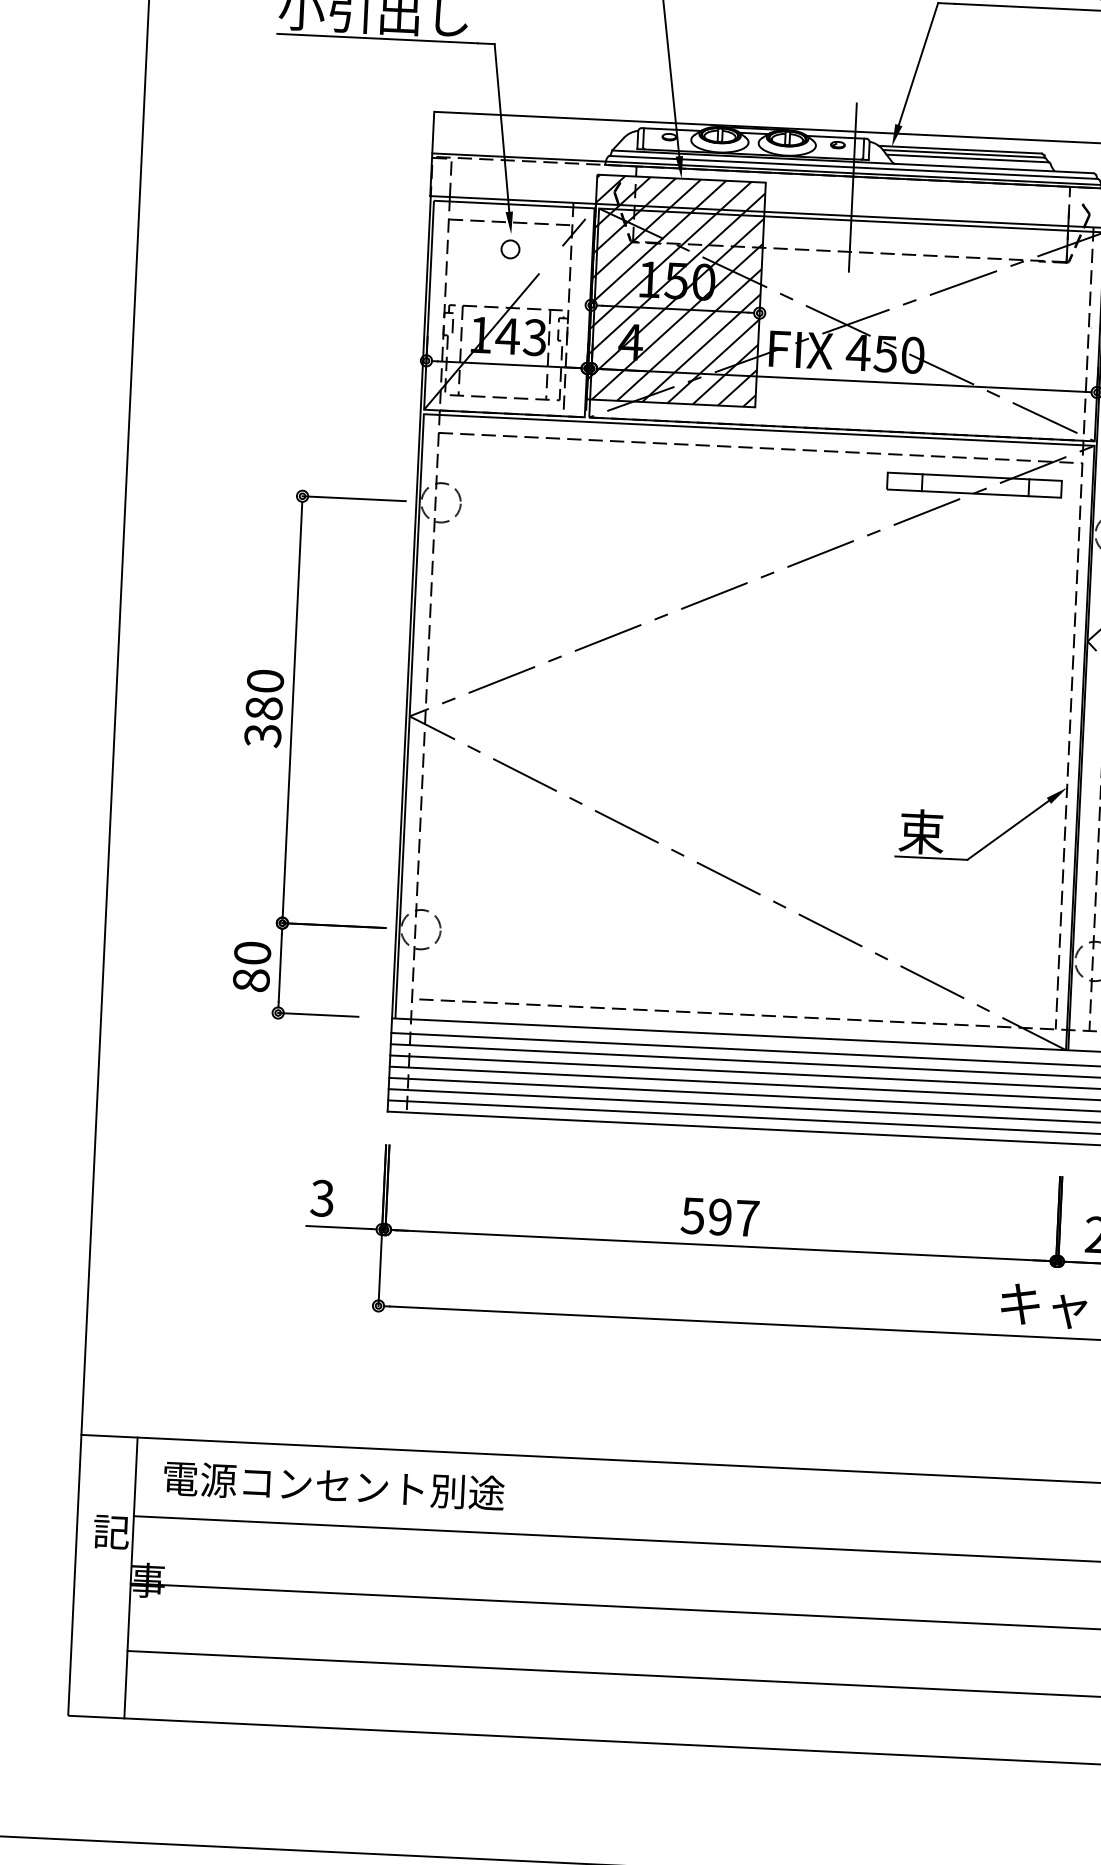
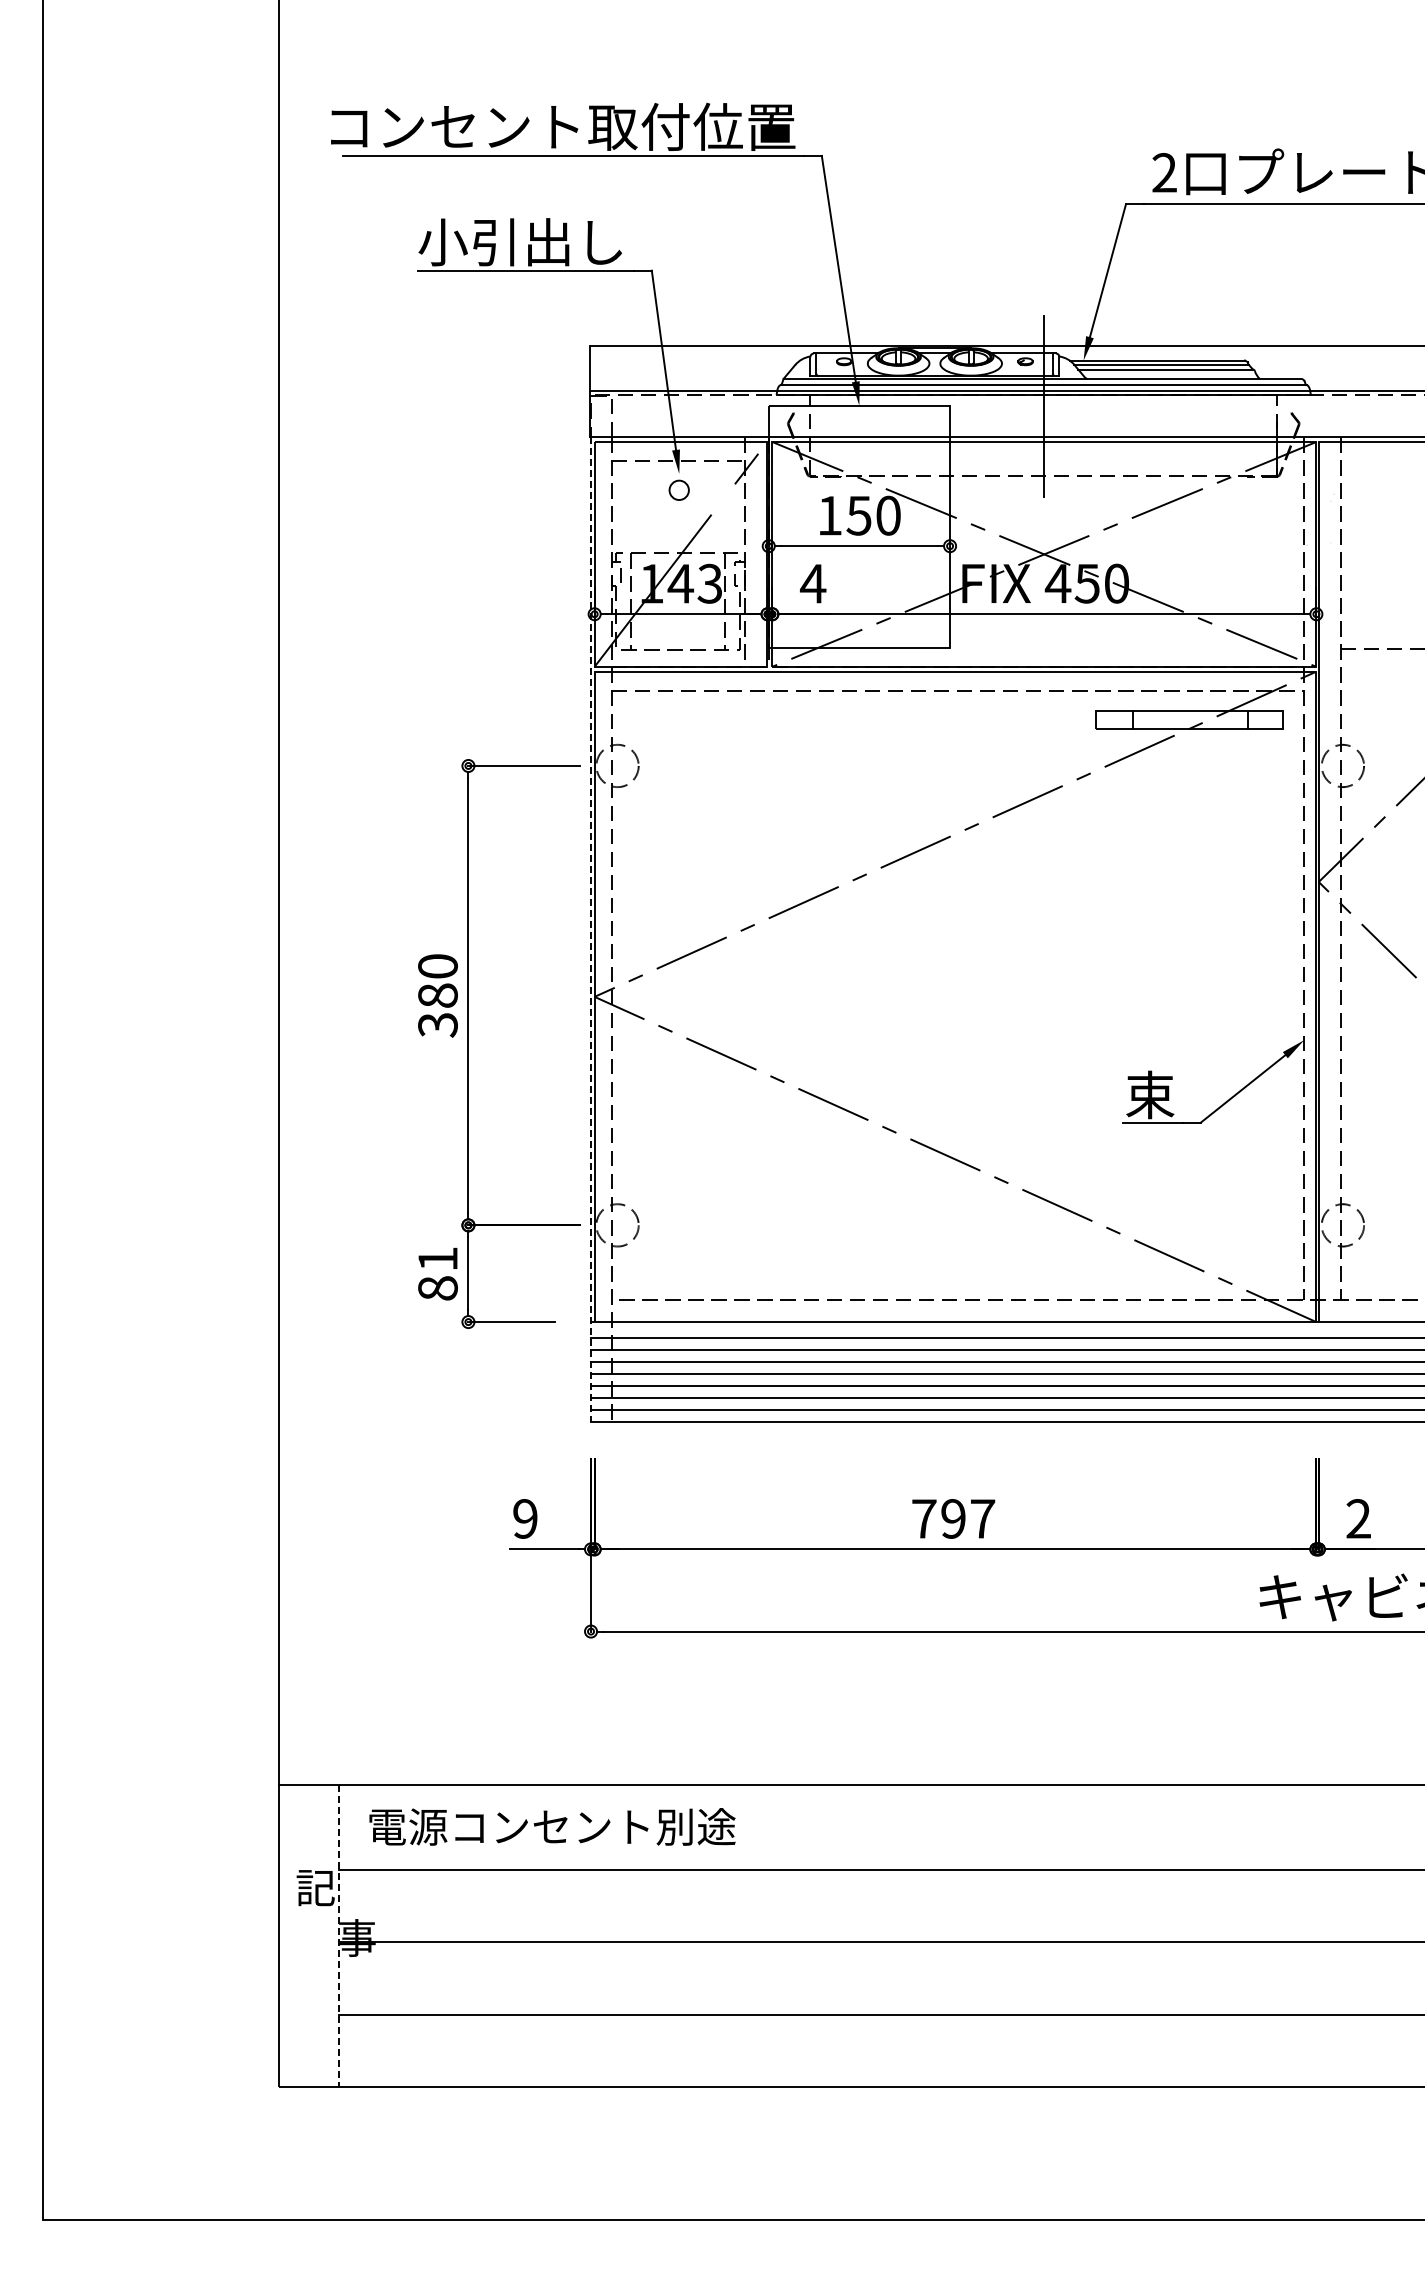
hatch: (676, 290) -> (859, 526), removed
line: (408, 653) -> (590, 929), solid -> dashed
text: (252, 952) -> (437, 1258), 80 -> 81
text: (321, 1197) -> (524, 1518), 3 -> 9
text: (692, 1215) -> (923, 1518), 597 -> 797
line: (130, 1578) -> (338, 1936), solid -> dashed

